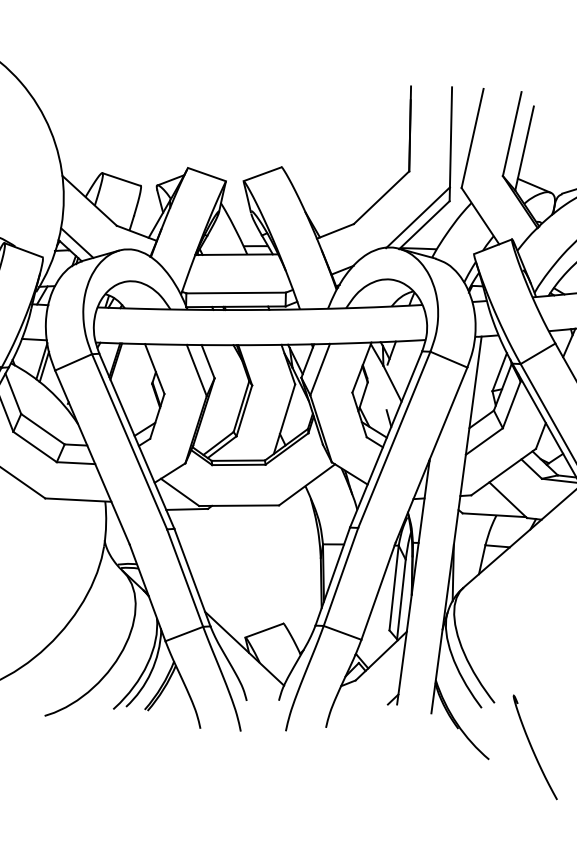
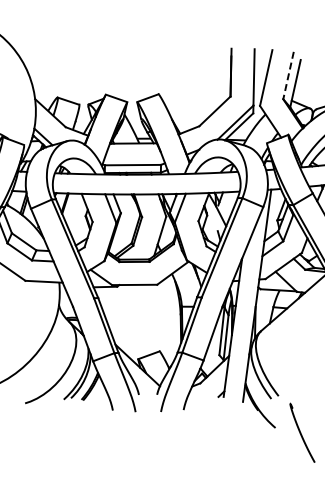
line: (512, 135) -> (288, 76), solid -> dashed
curve: (533, 746) -> (301, 432), moved

